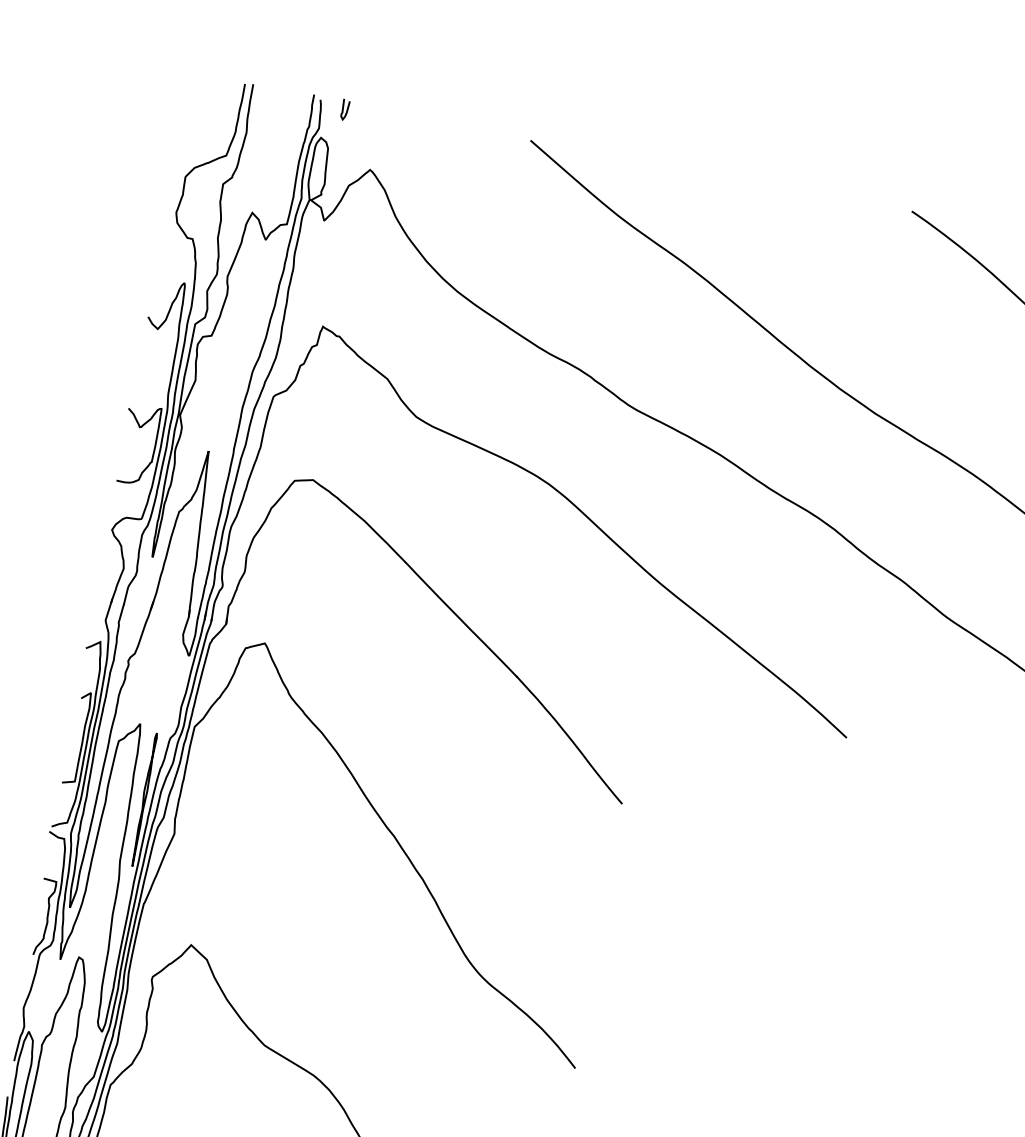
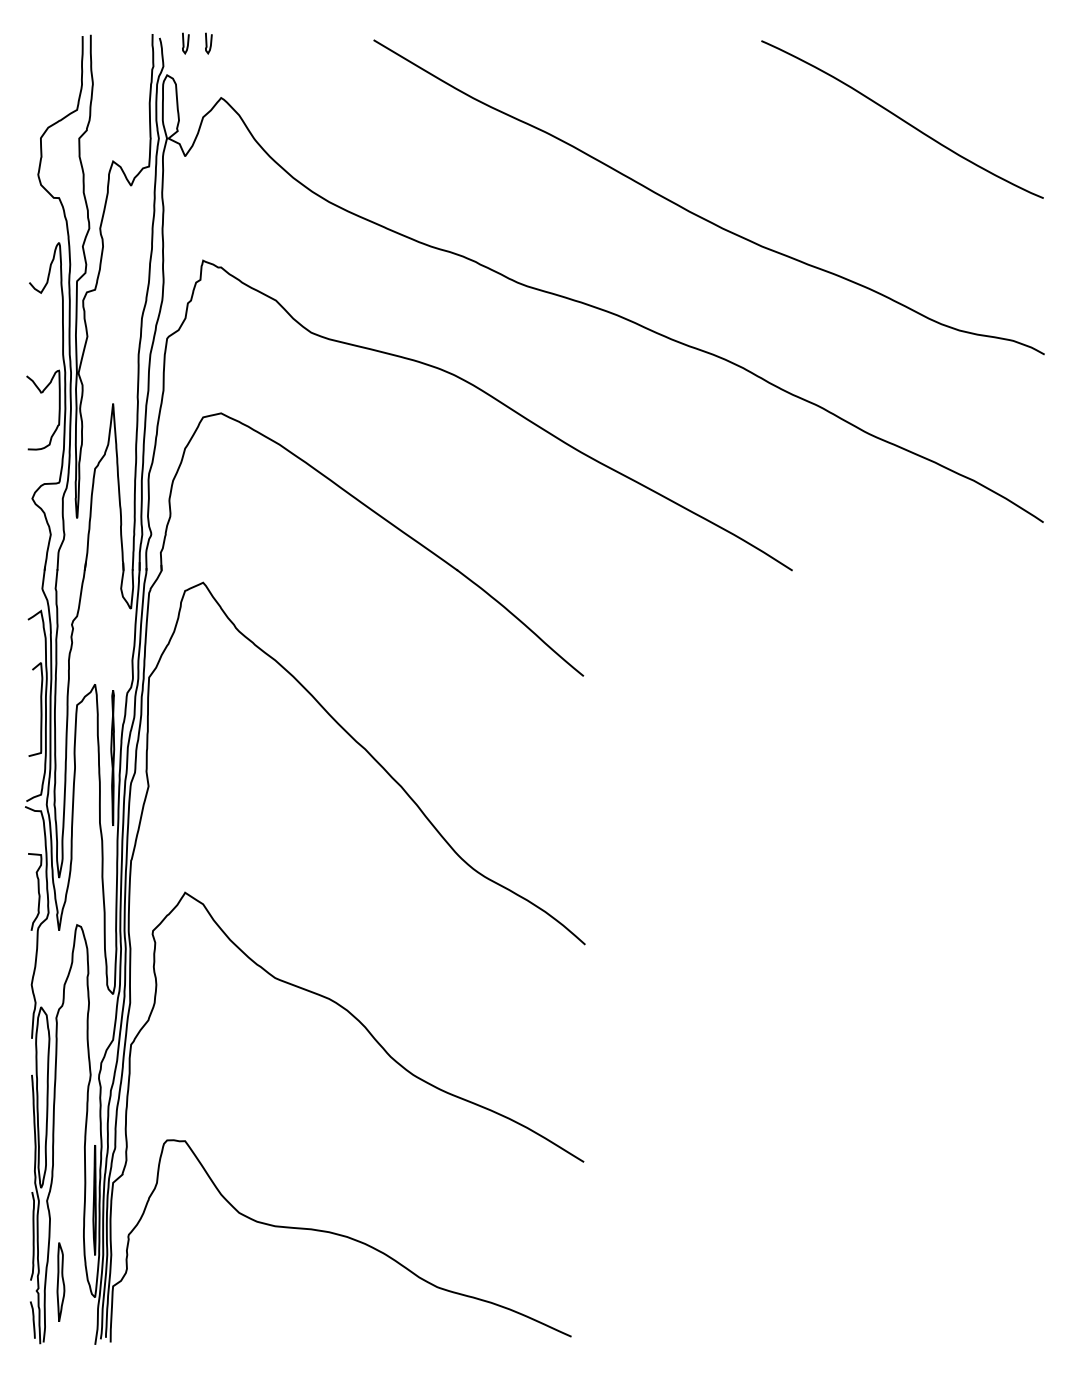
curve: (366, 113) -> (207, 43), added

